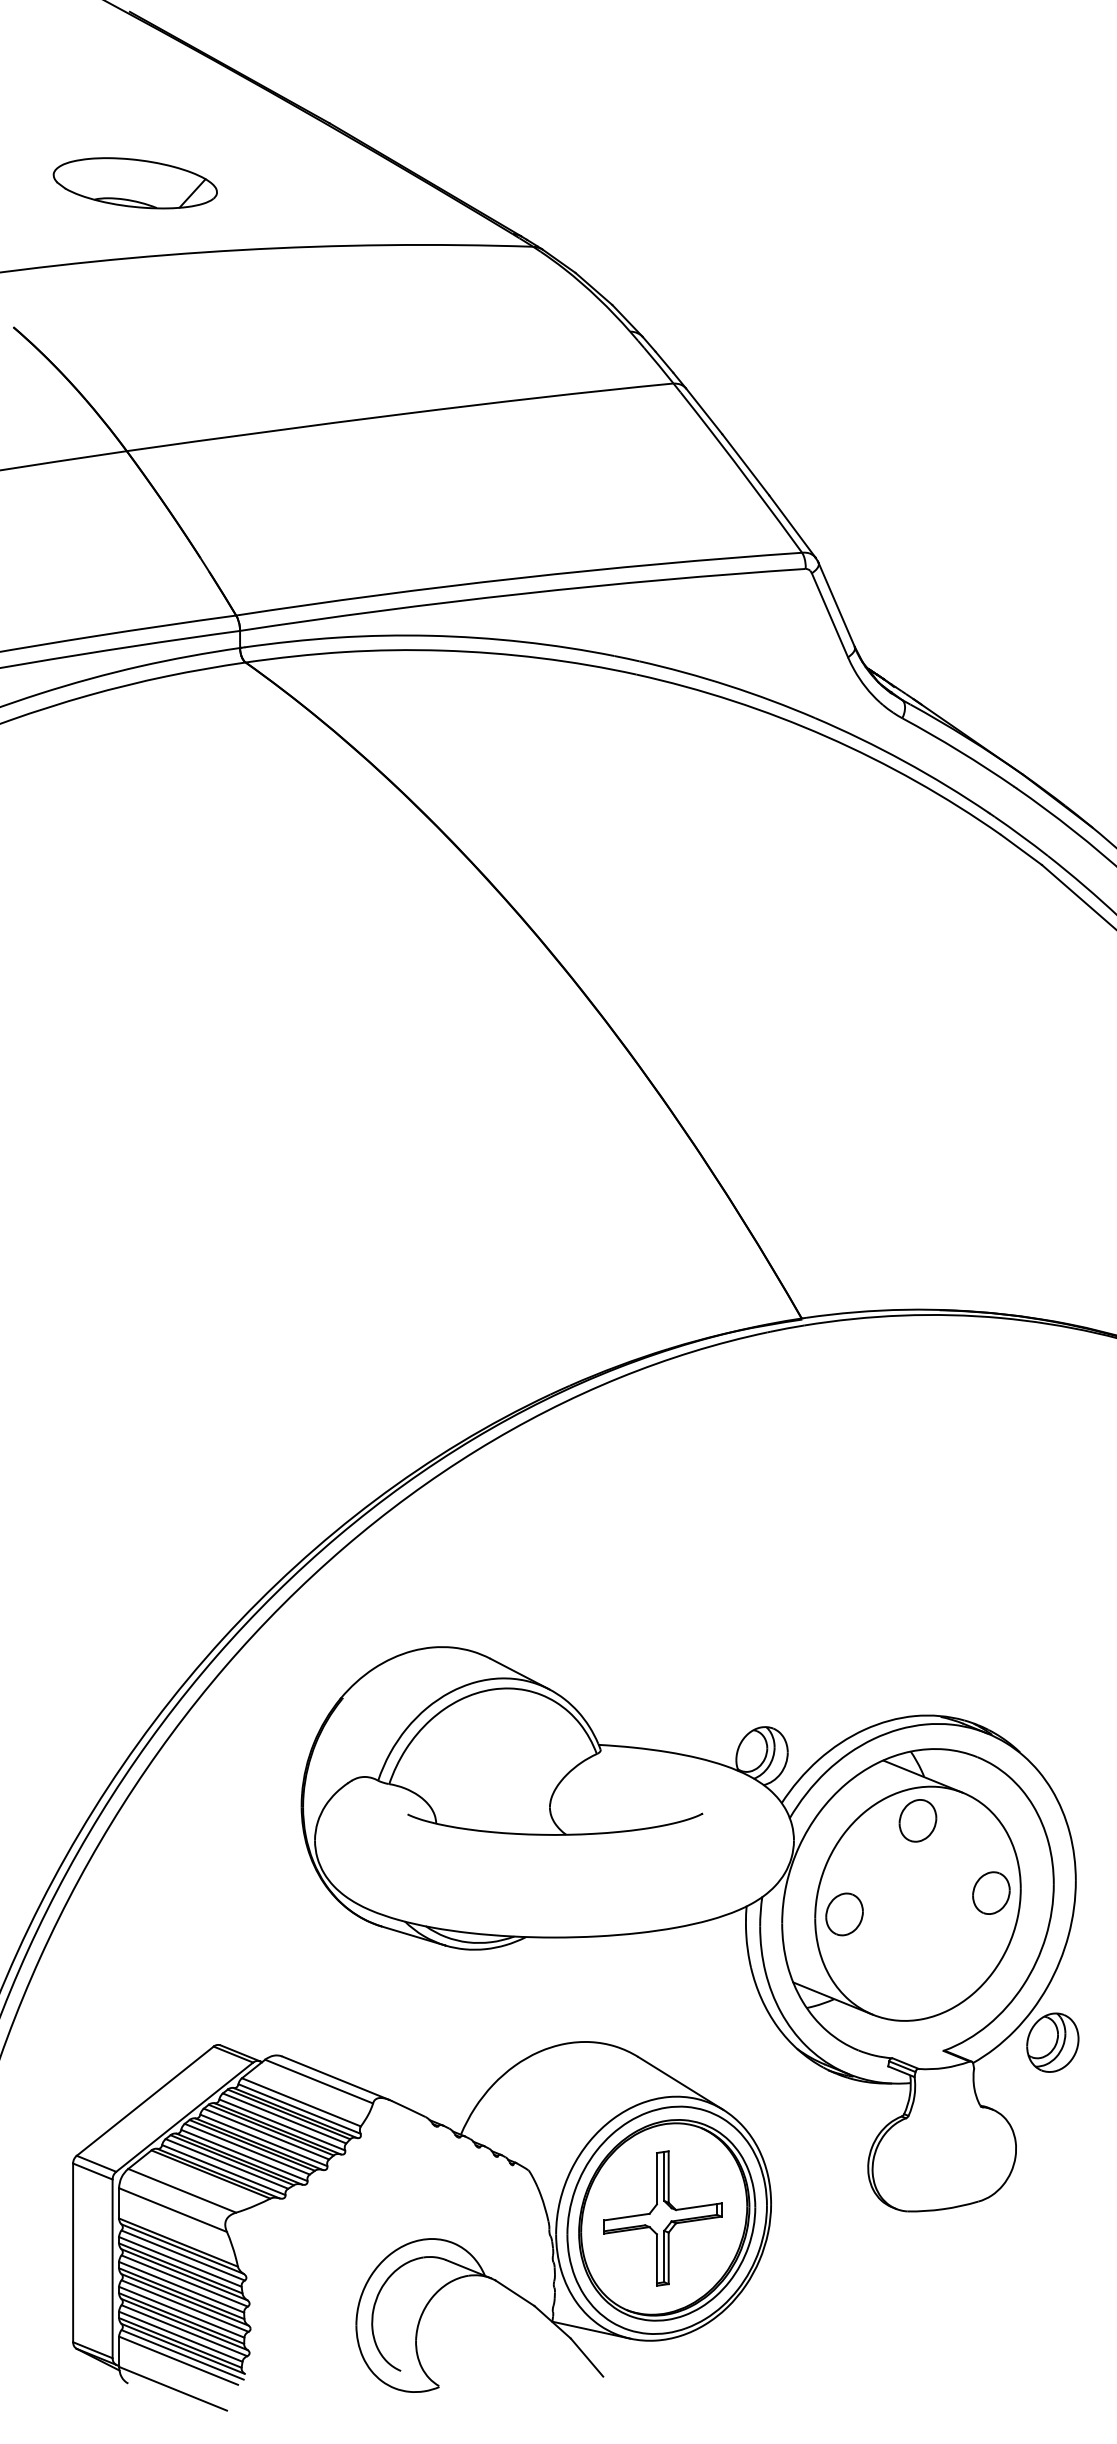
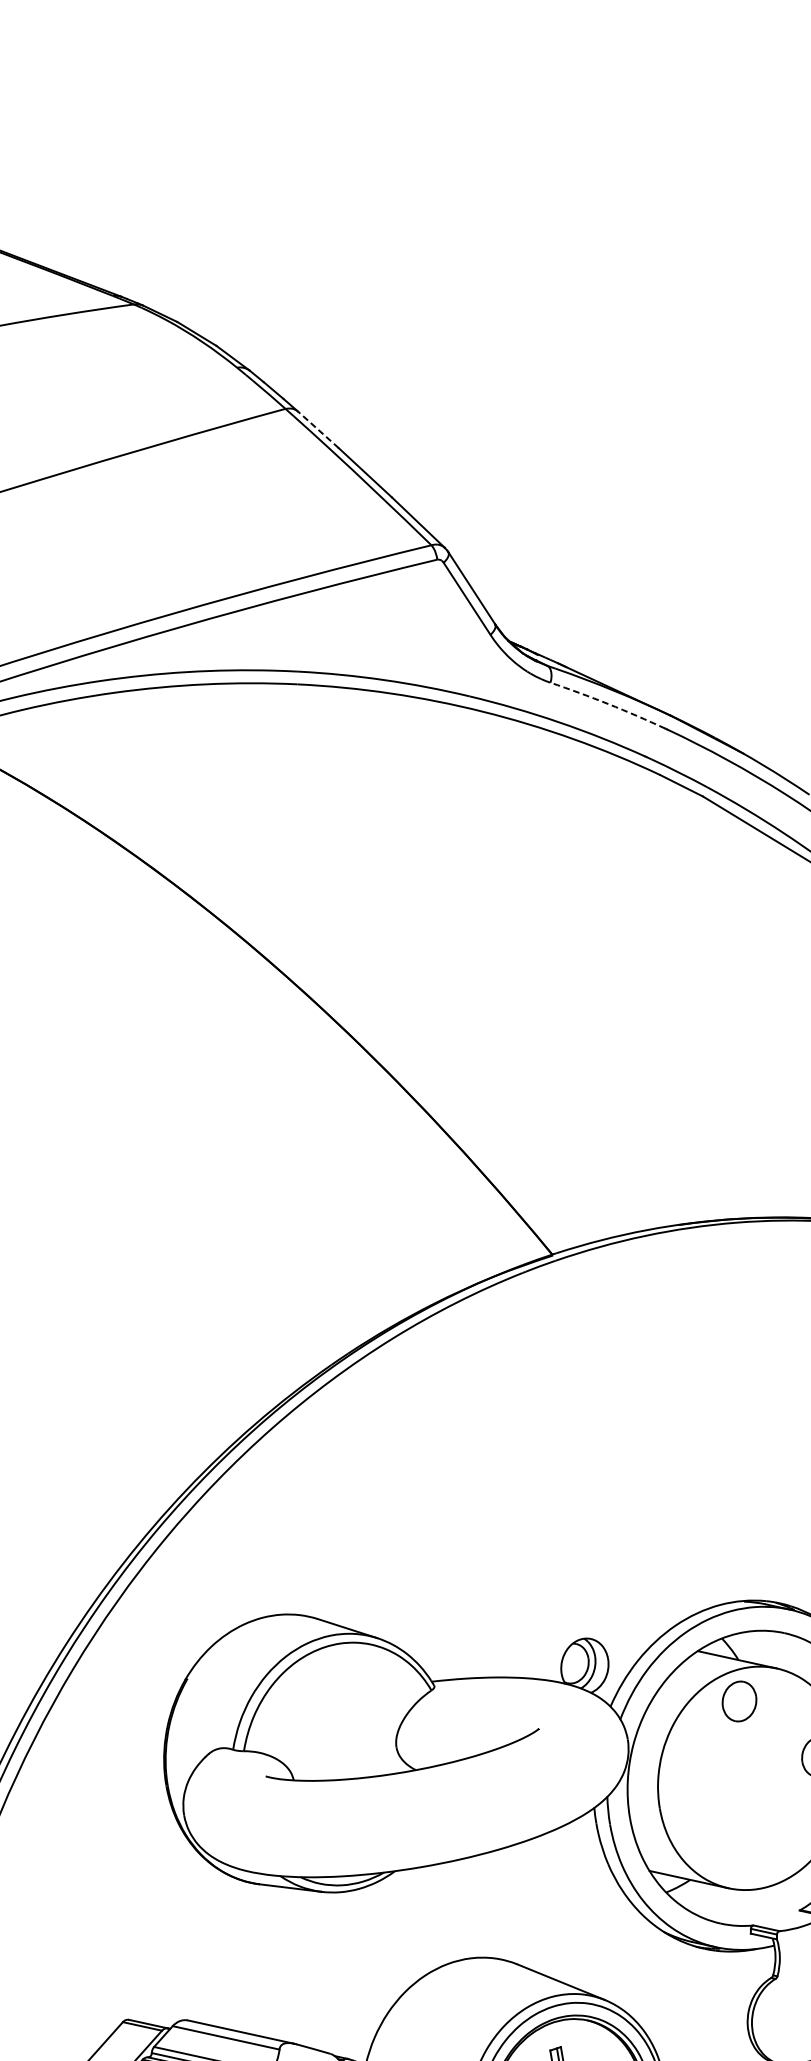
line: (703, 410) -> (317, 429), solid -> dashed
arc: (959, 751) -> (608, 704), solid -> dashed
part: (844, 1914) -> (686, 1799), removed

